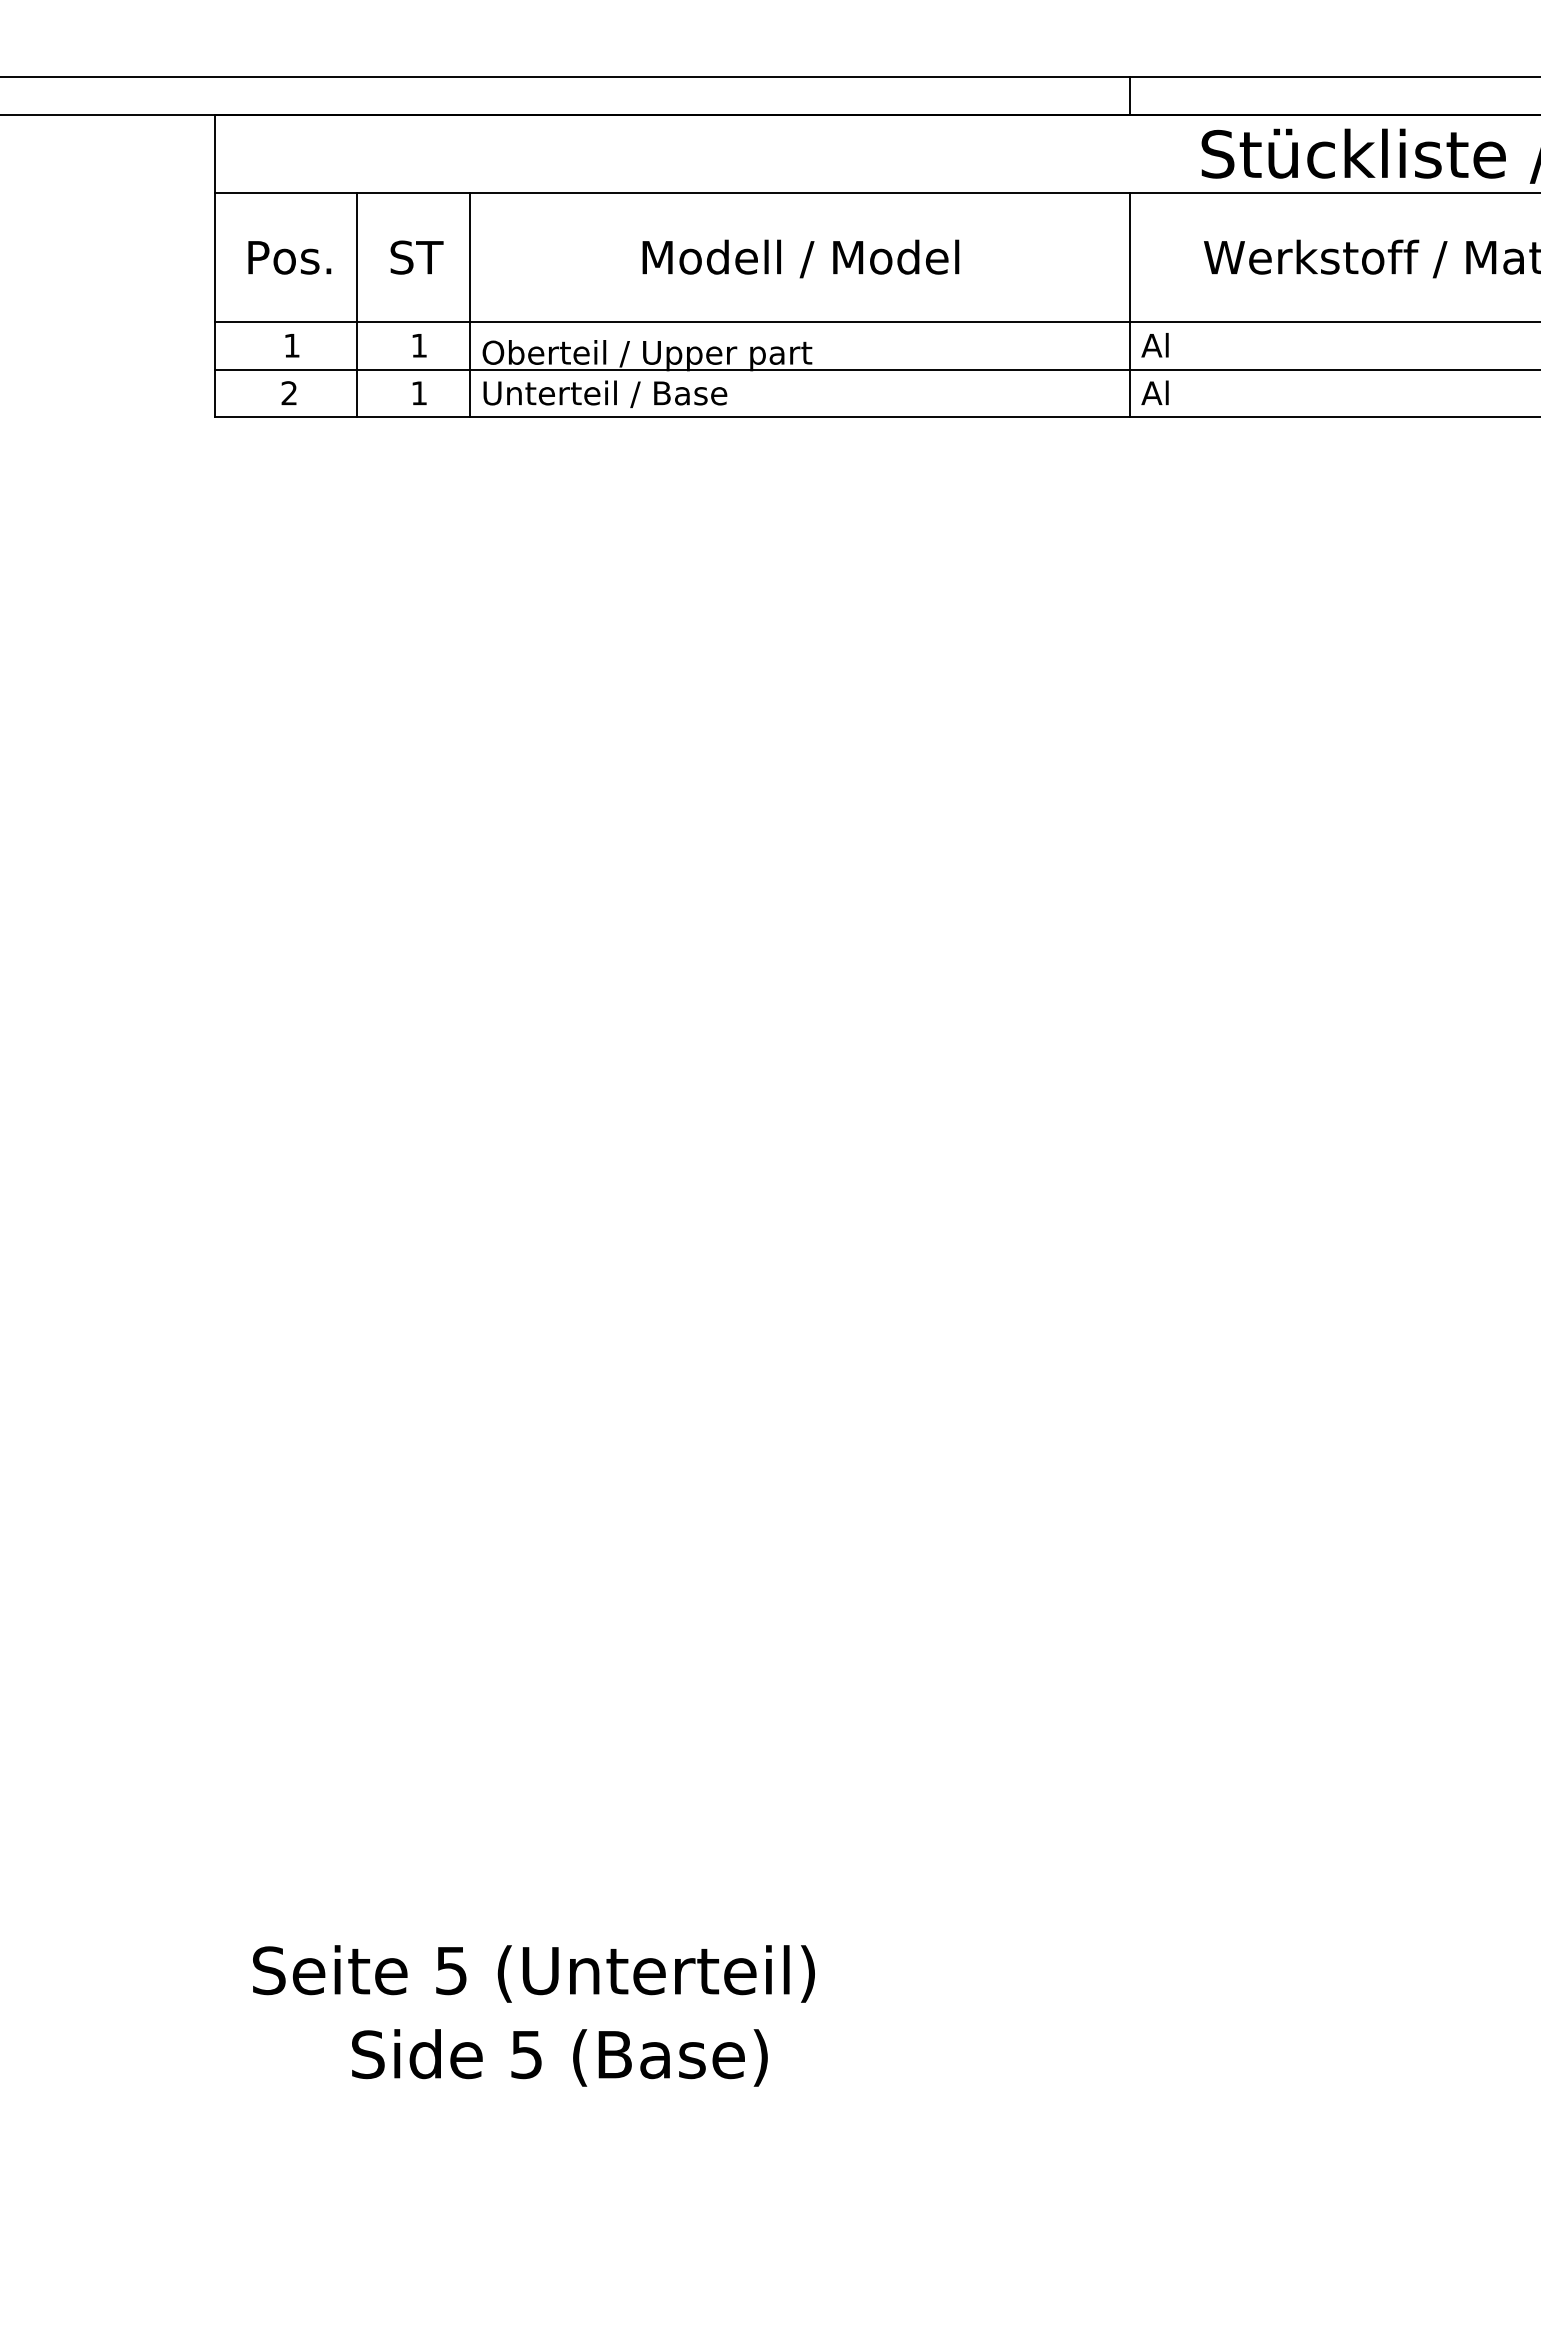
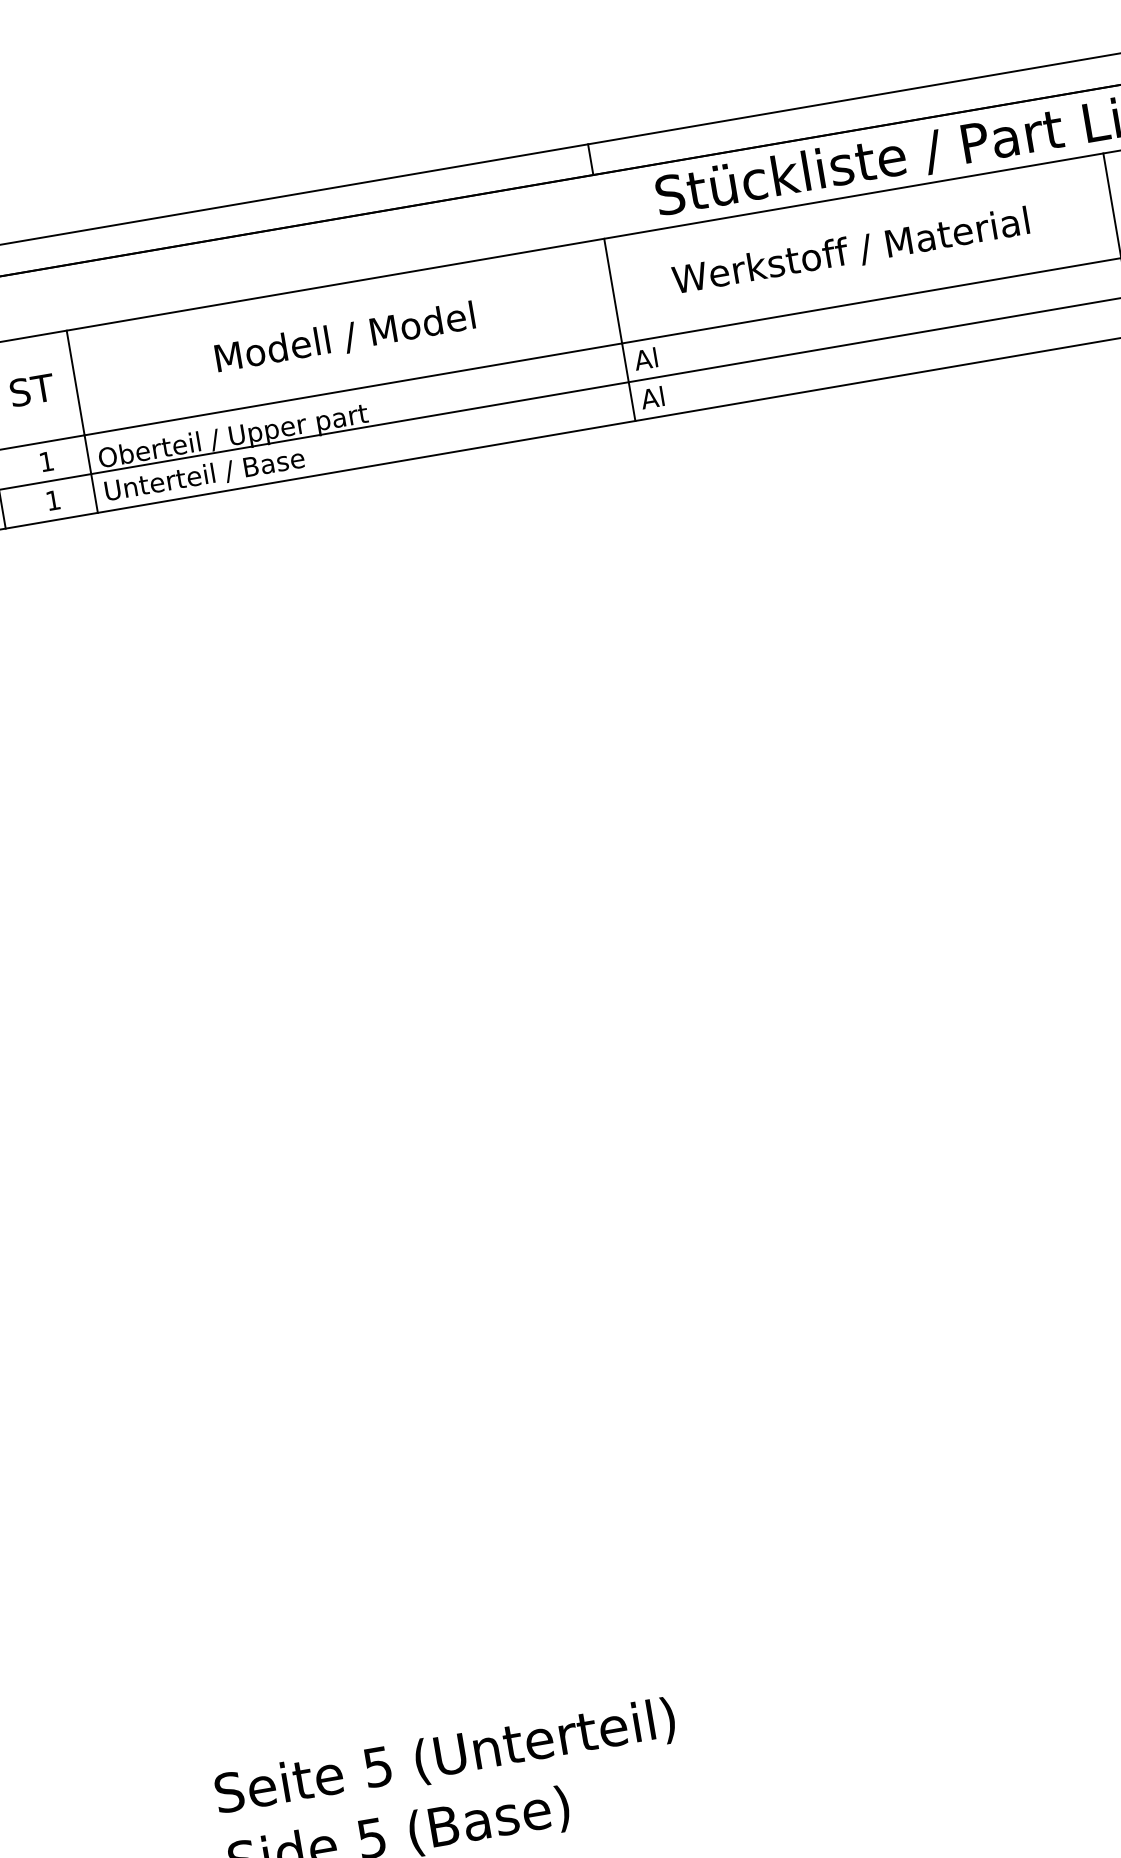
text: (533, 1973) -> (445, 1757), moved

